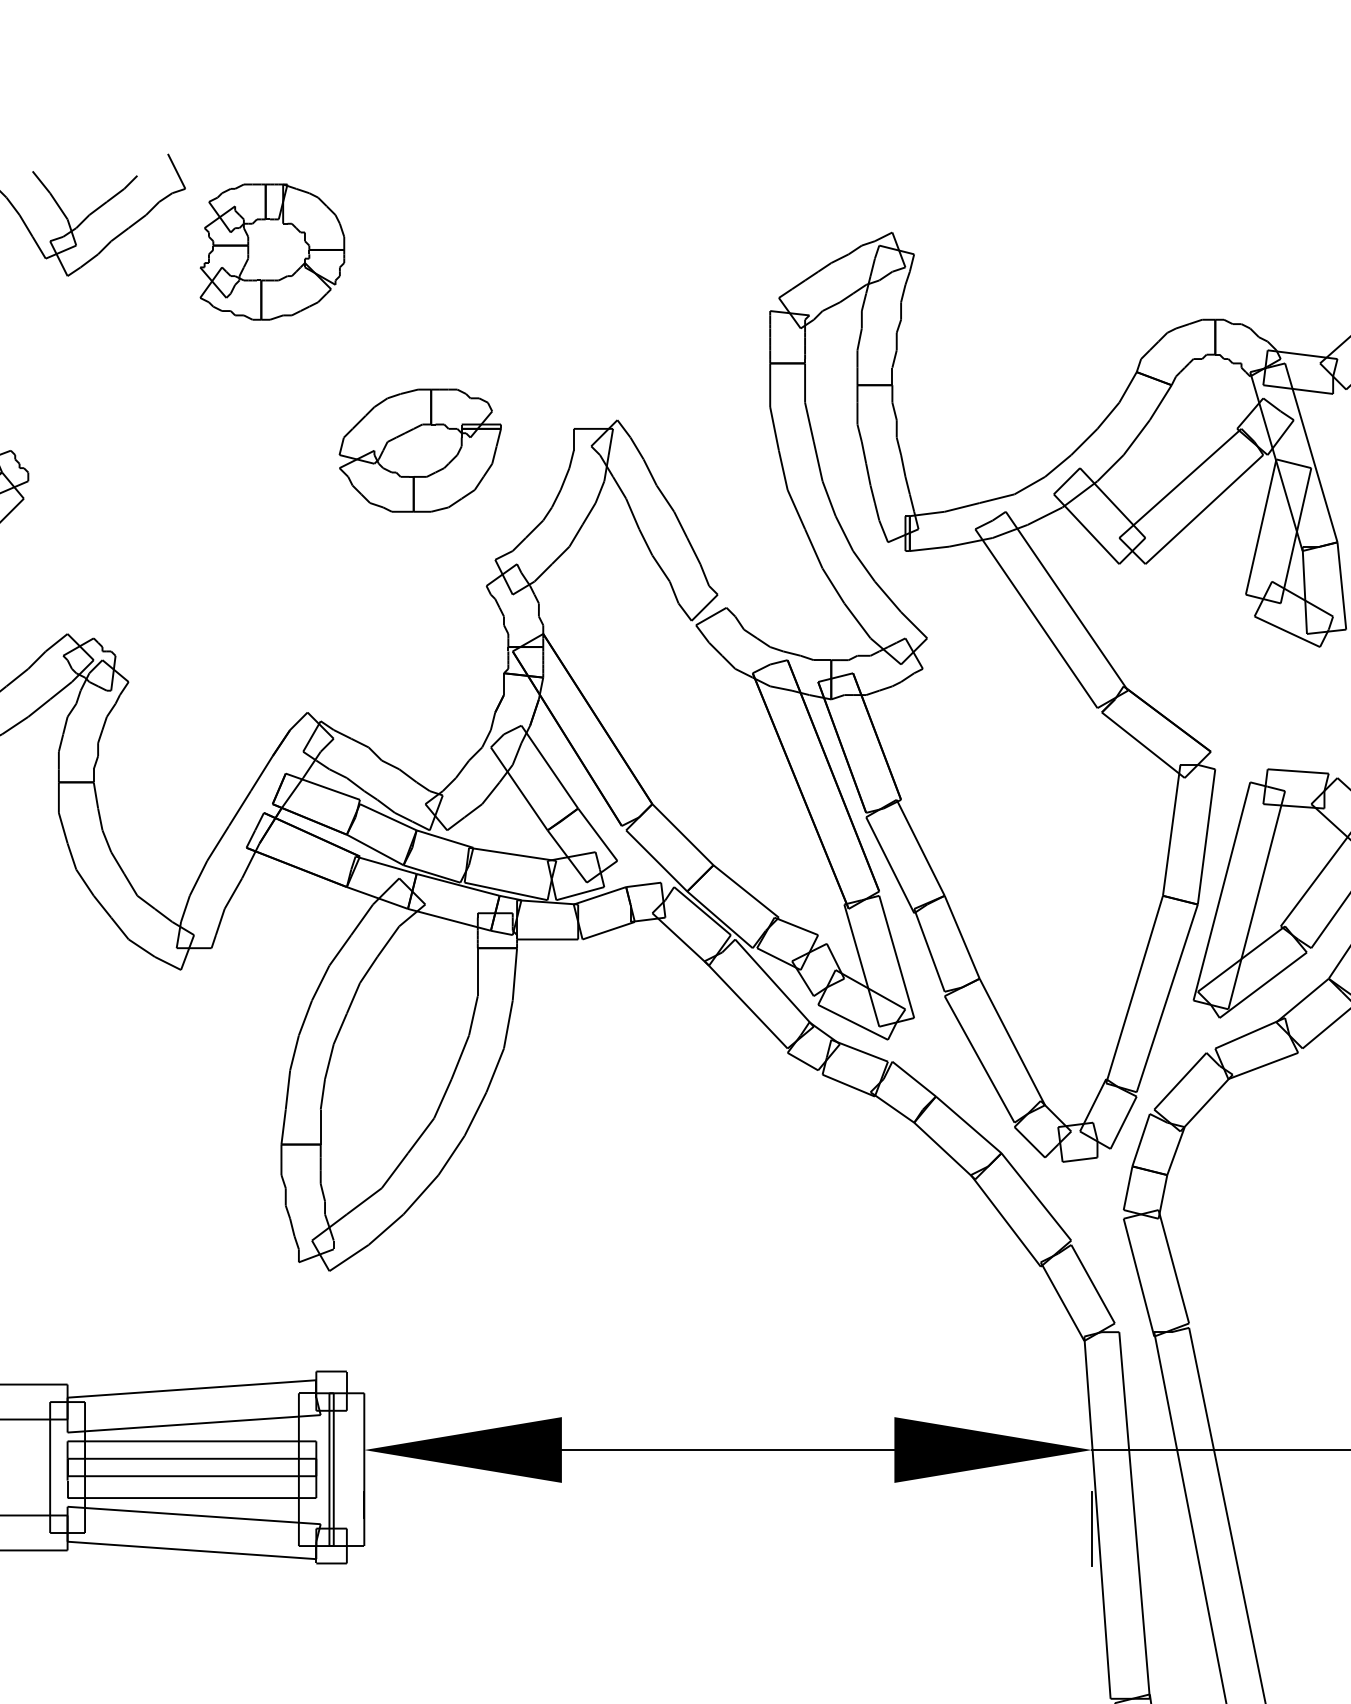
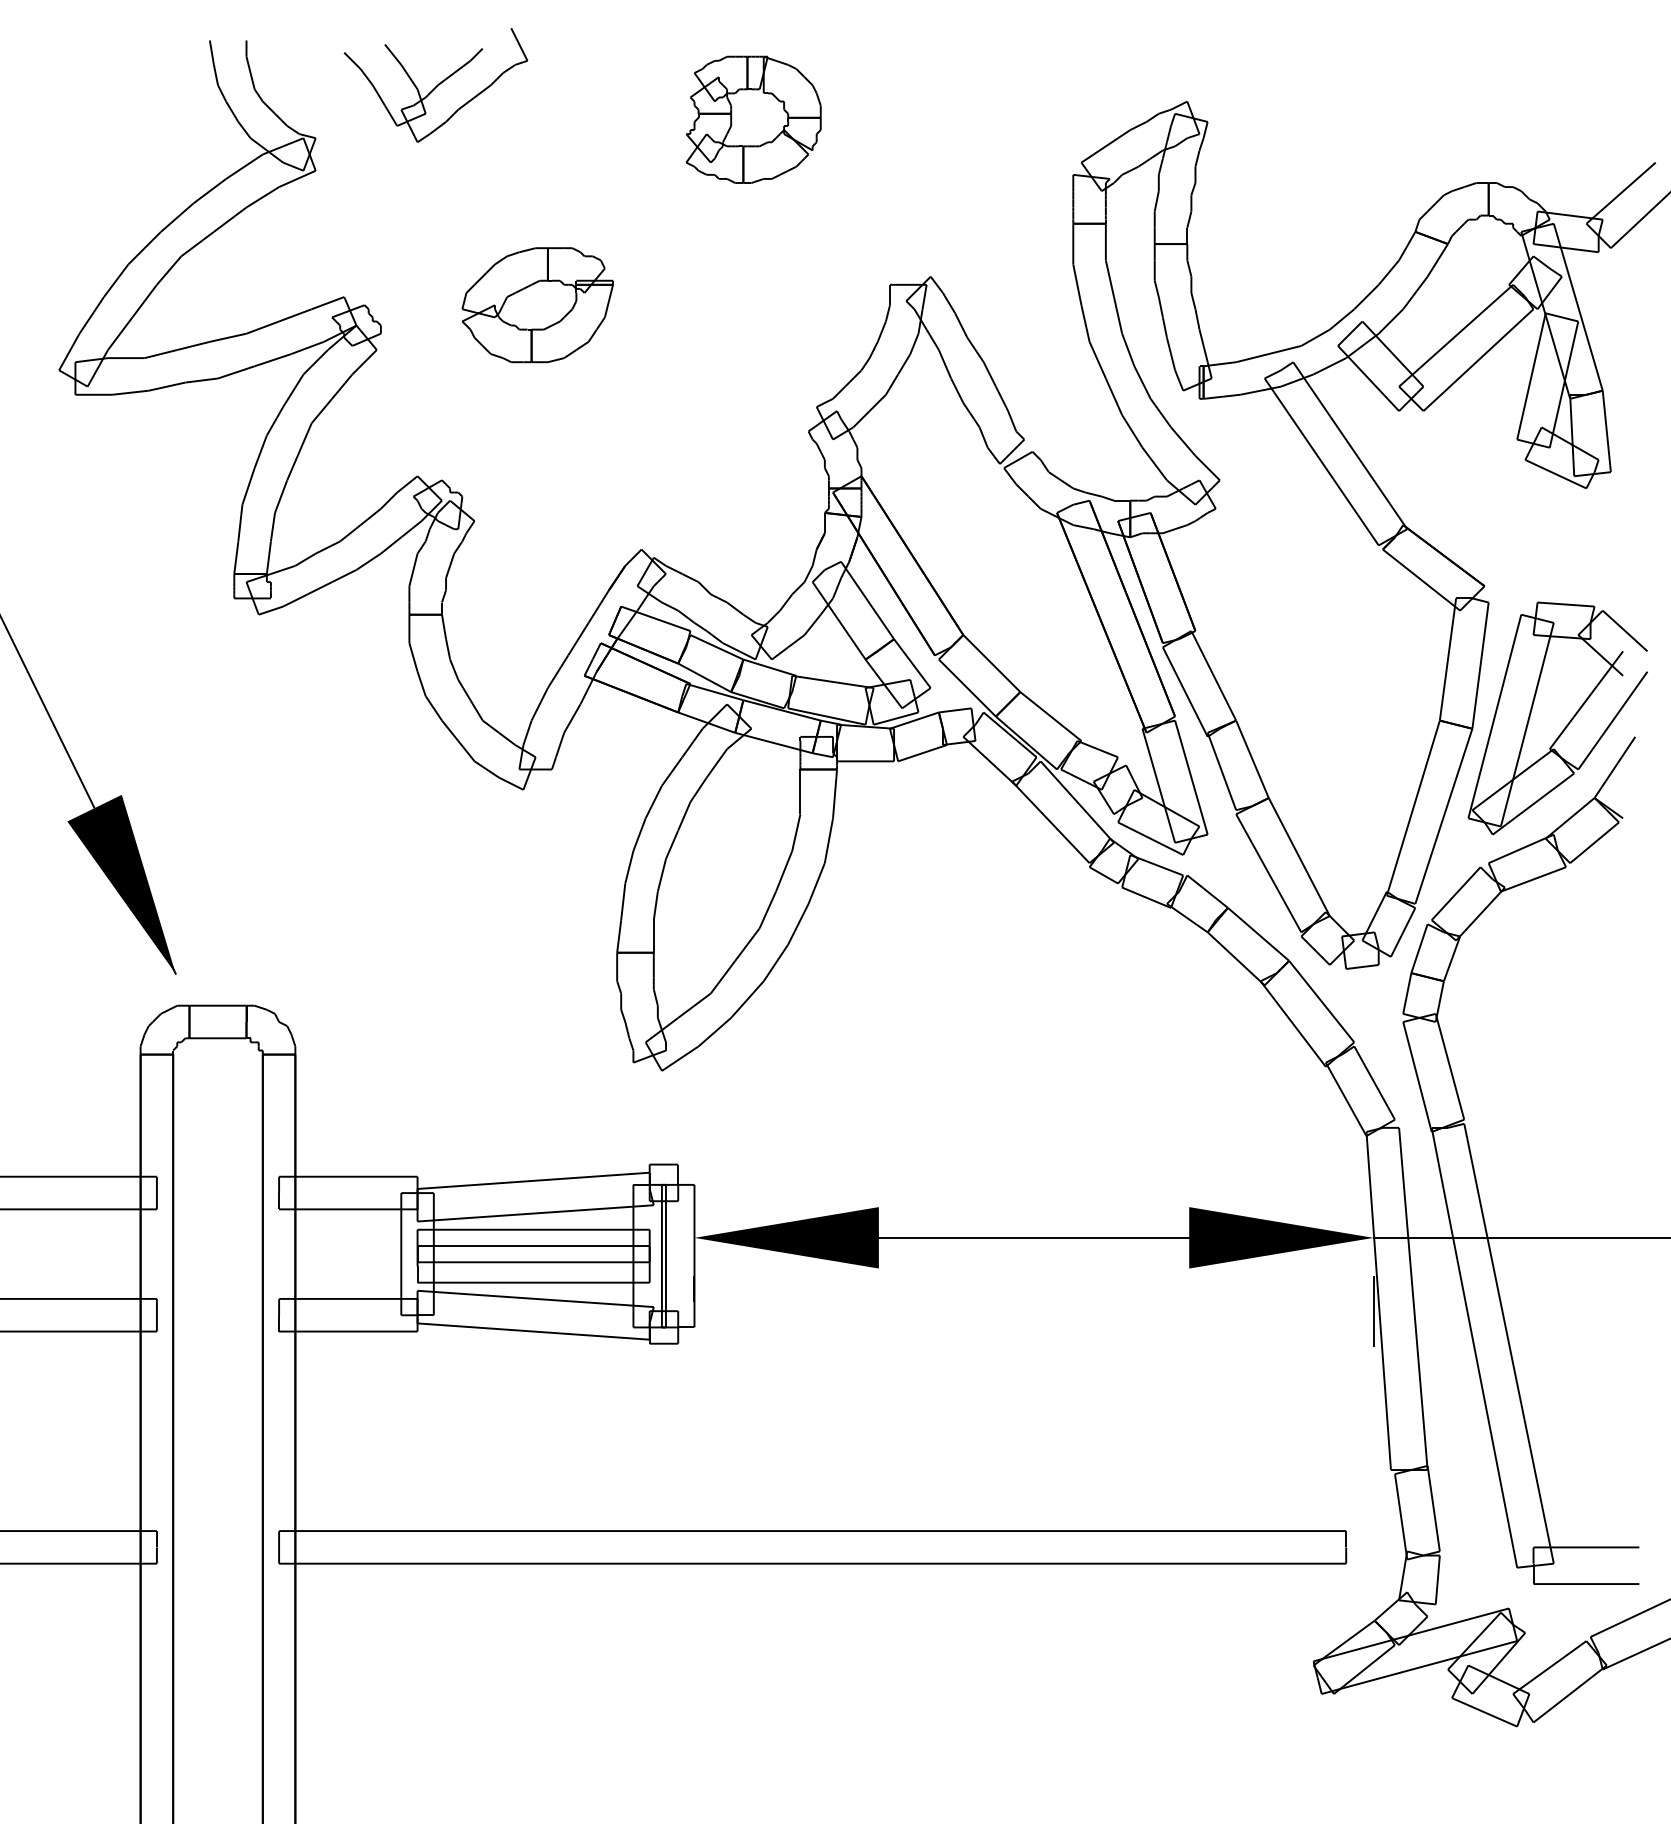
part: (272, 251) -> (753, 119), moved
part: (420, 451) -> (537, 305), moved

